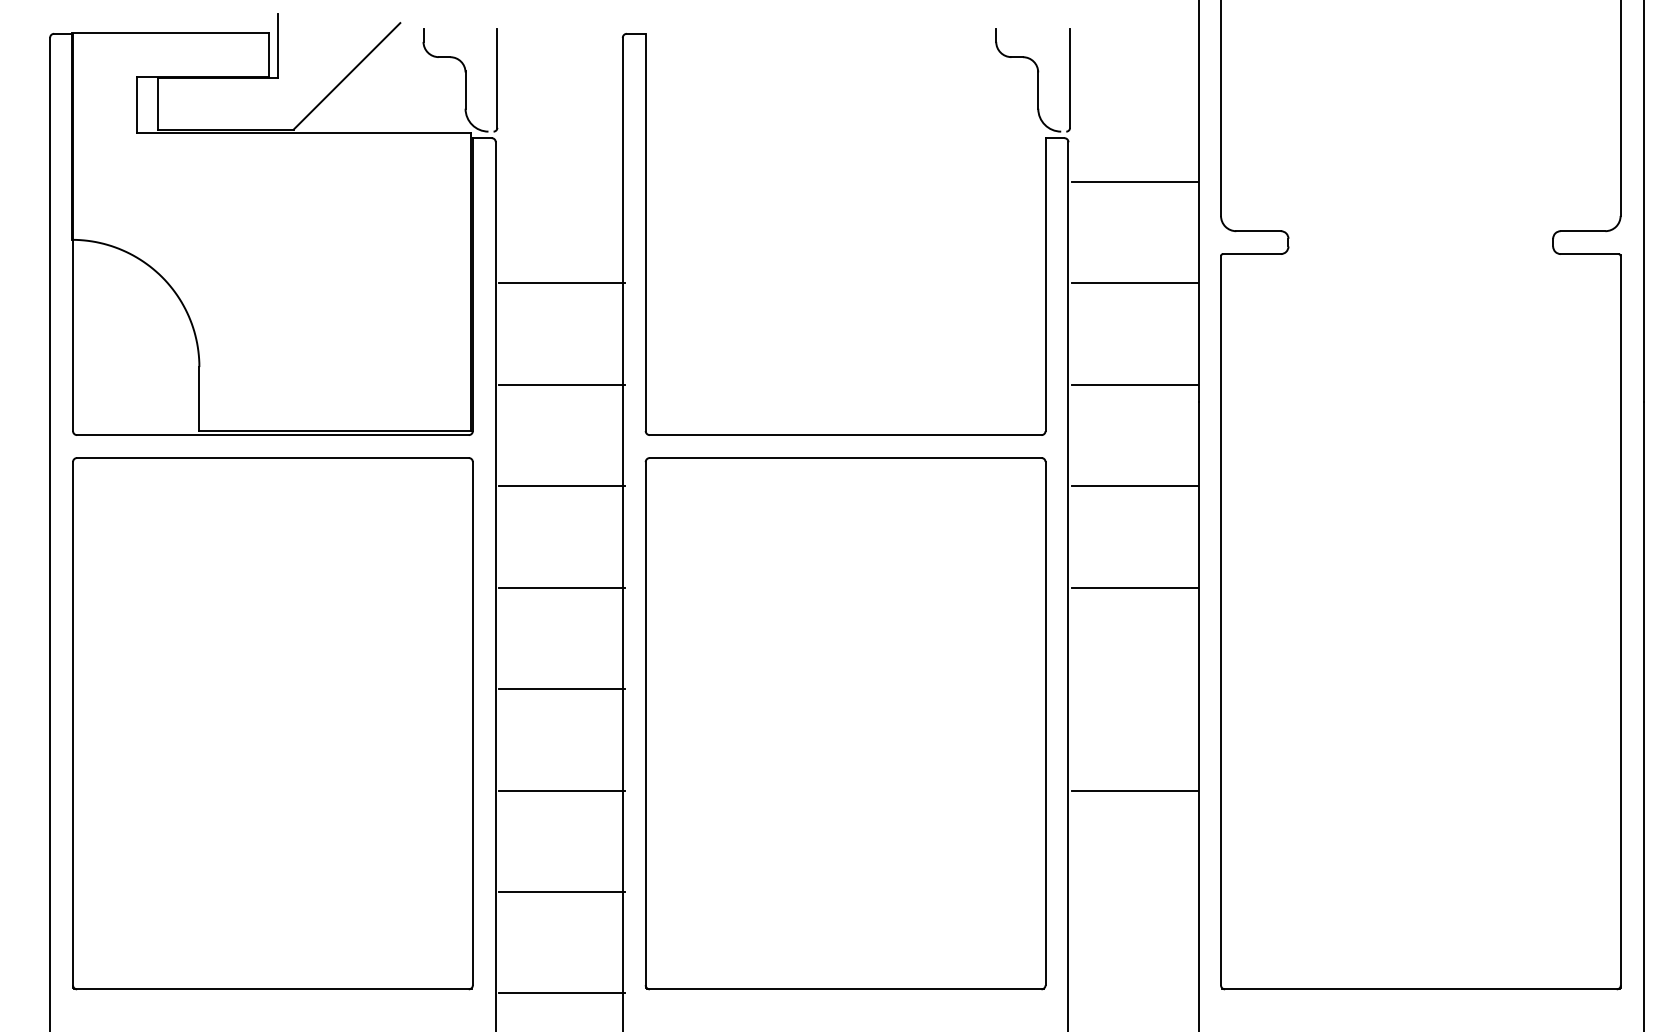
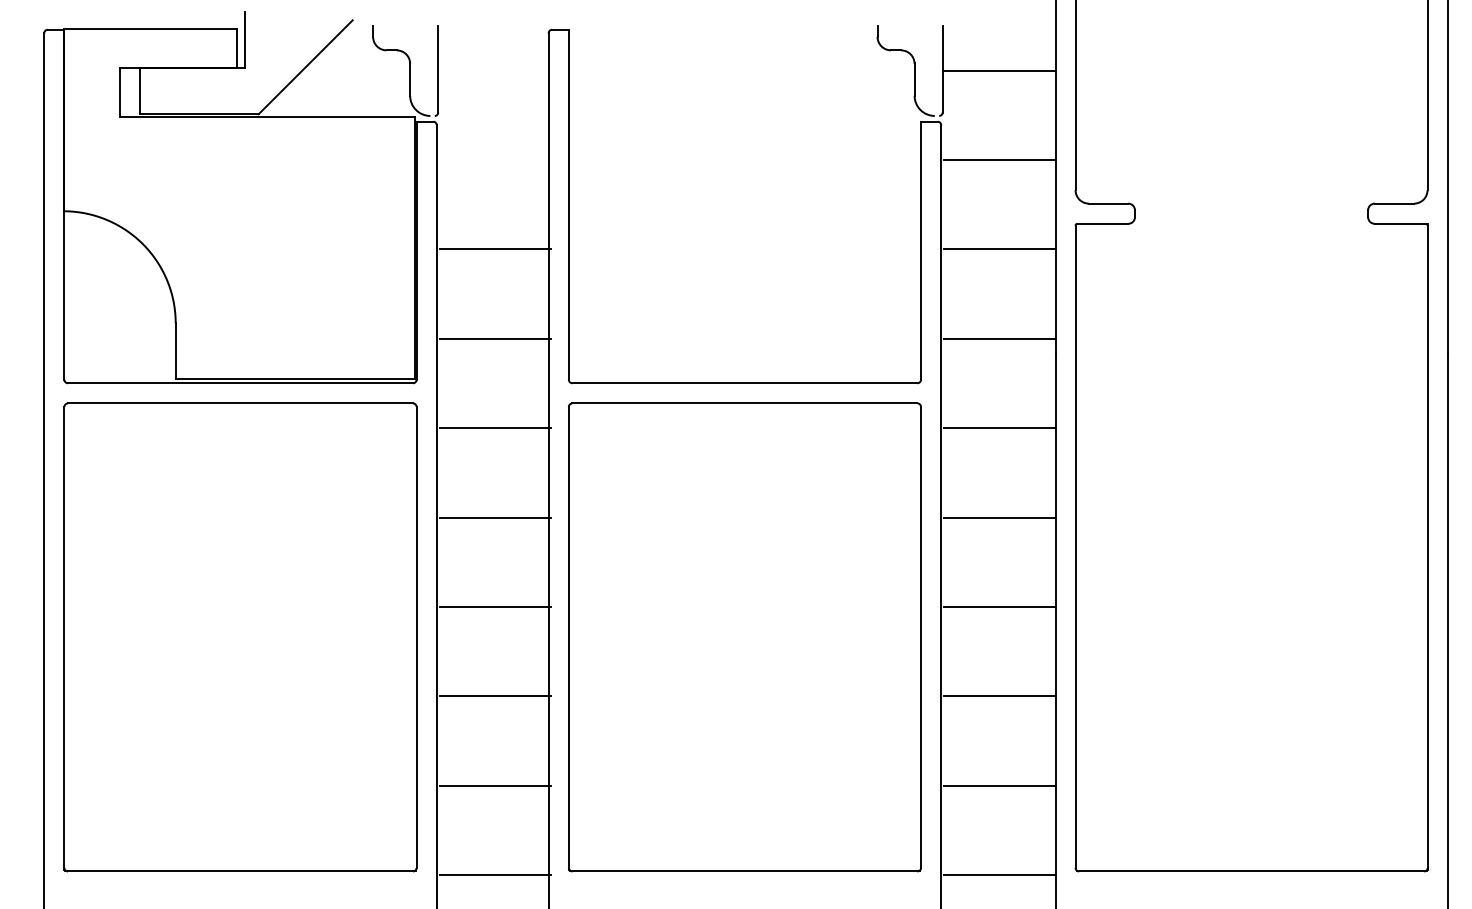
line: (1135, 80) -> (1000, 70), added
line: (1135, 689) -> (1000, 607), added
line: (1135, 892) -> (1000, 786), added
line: (1135, 993) -> (1000, 875), added

